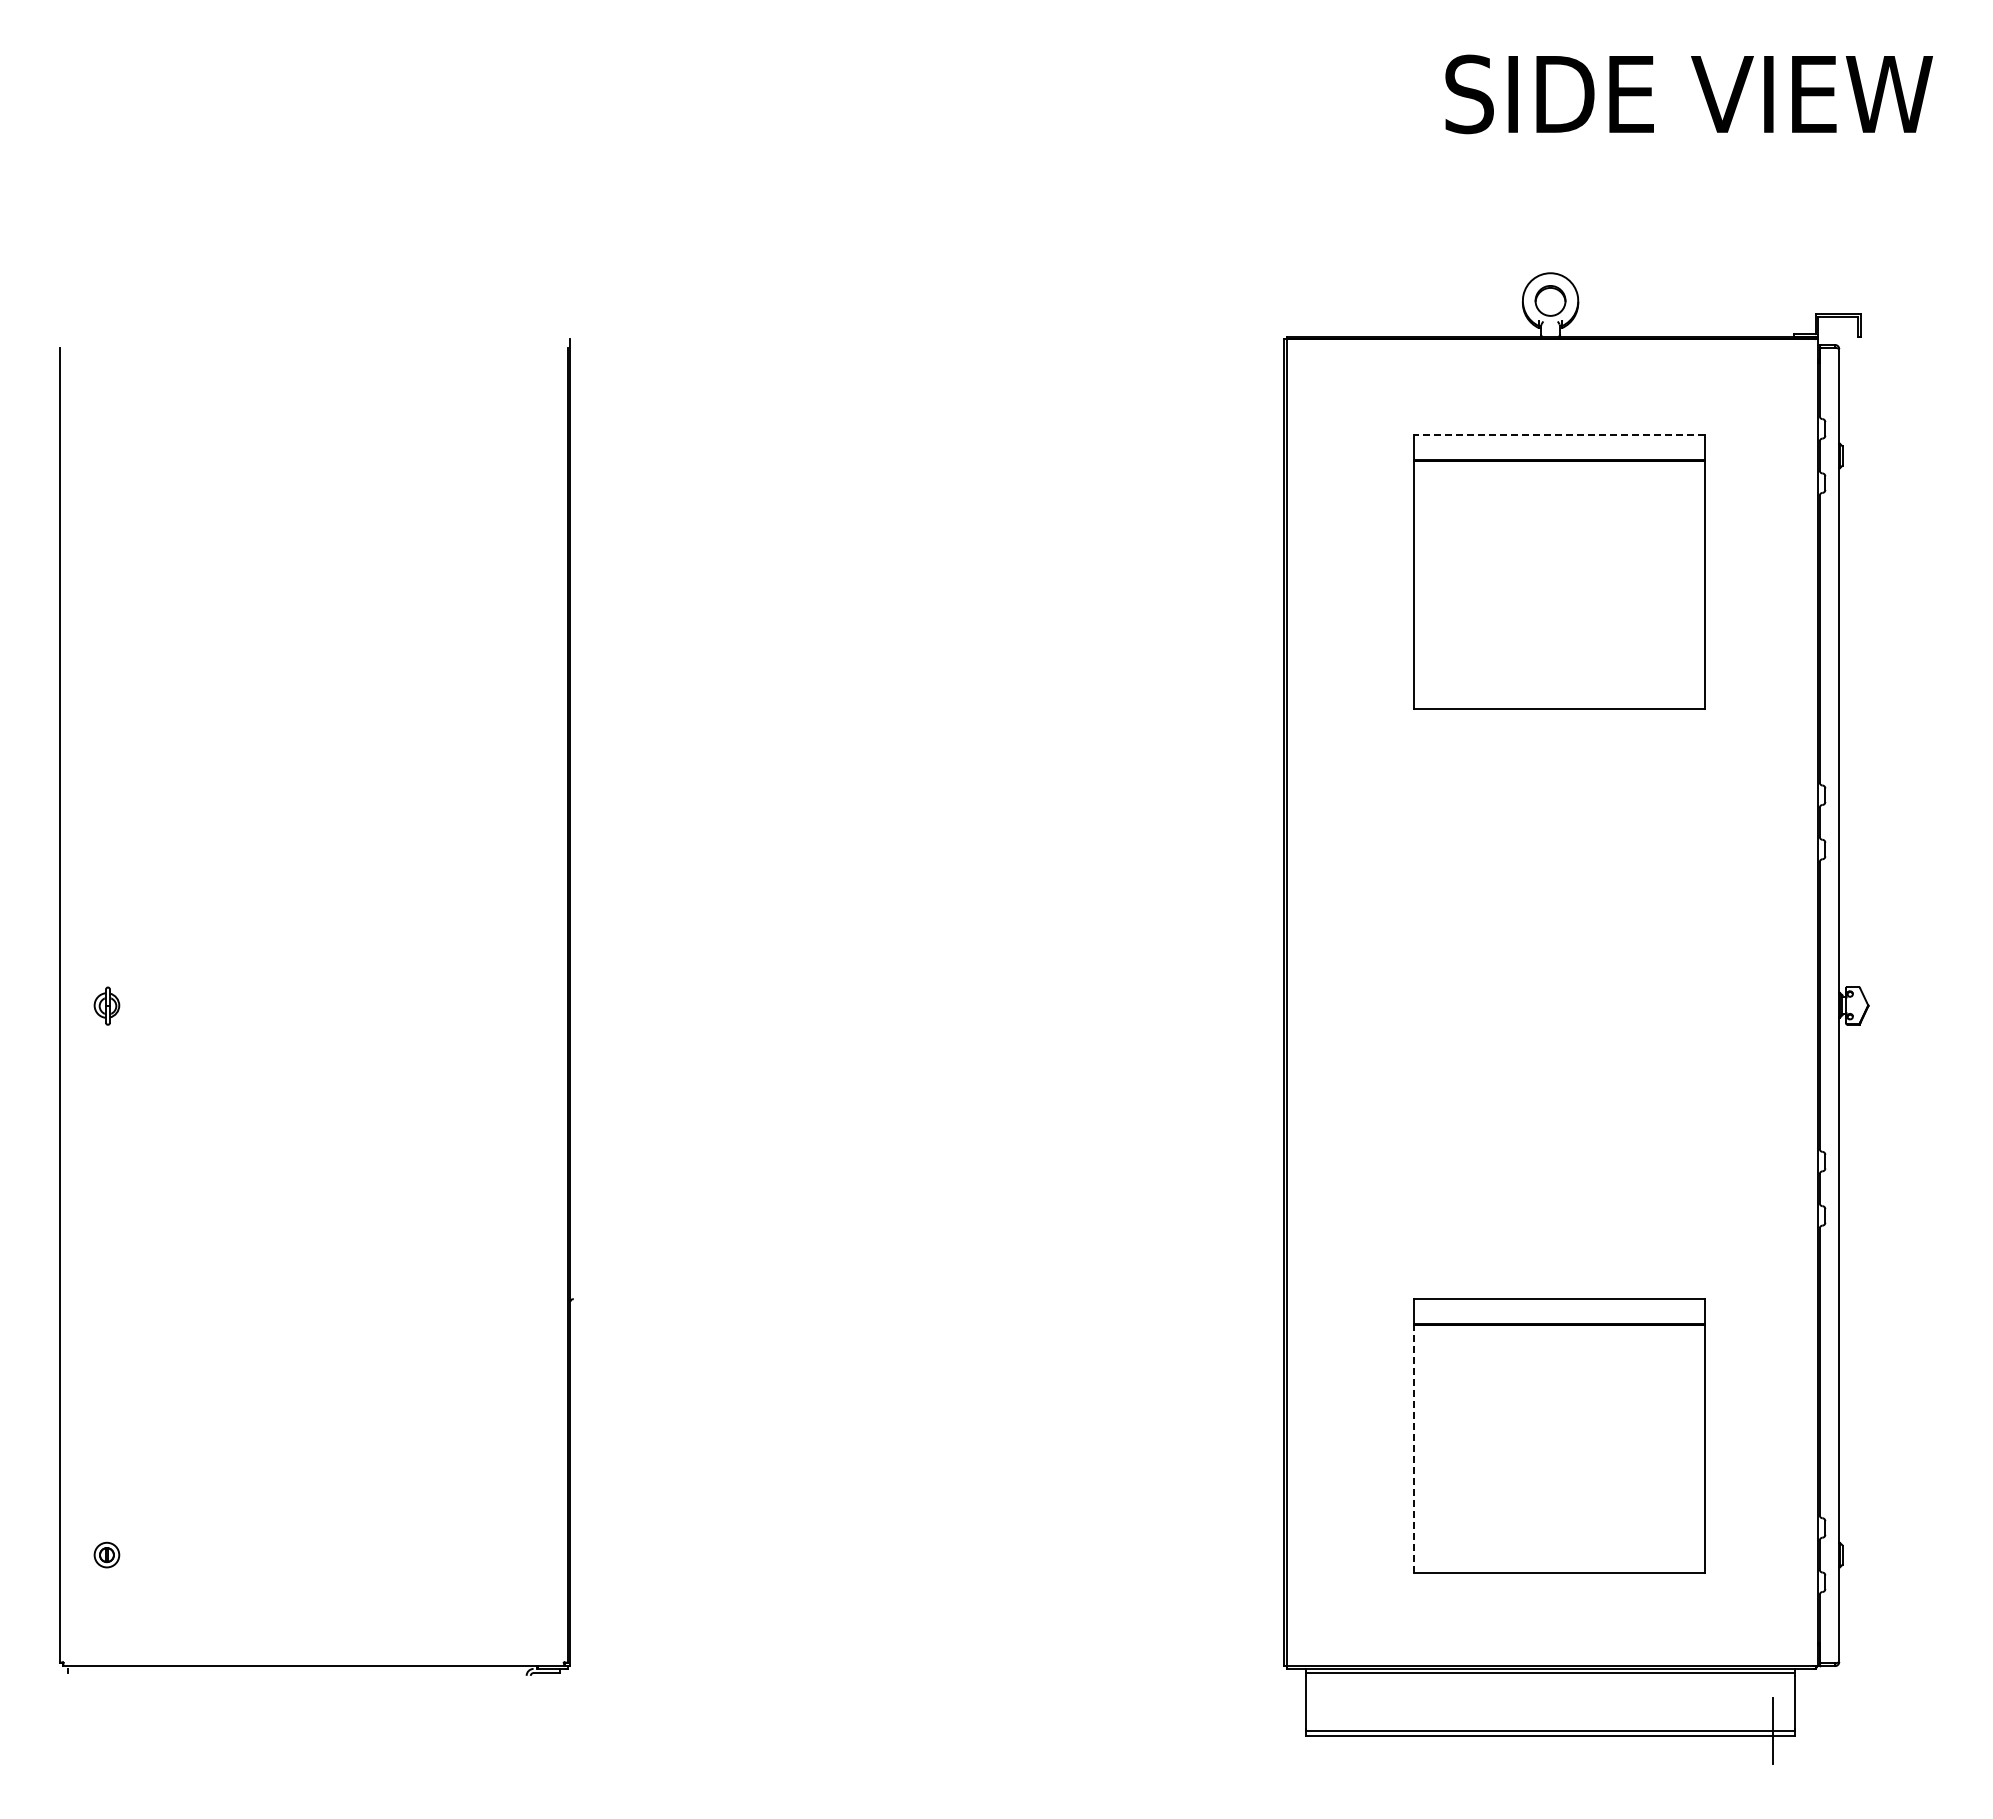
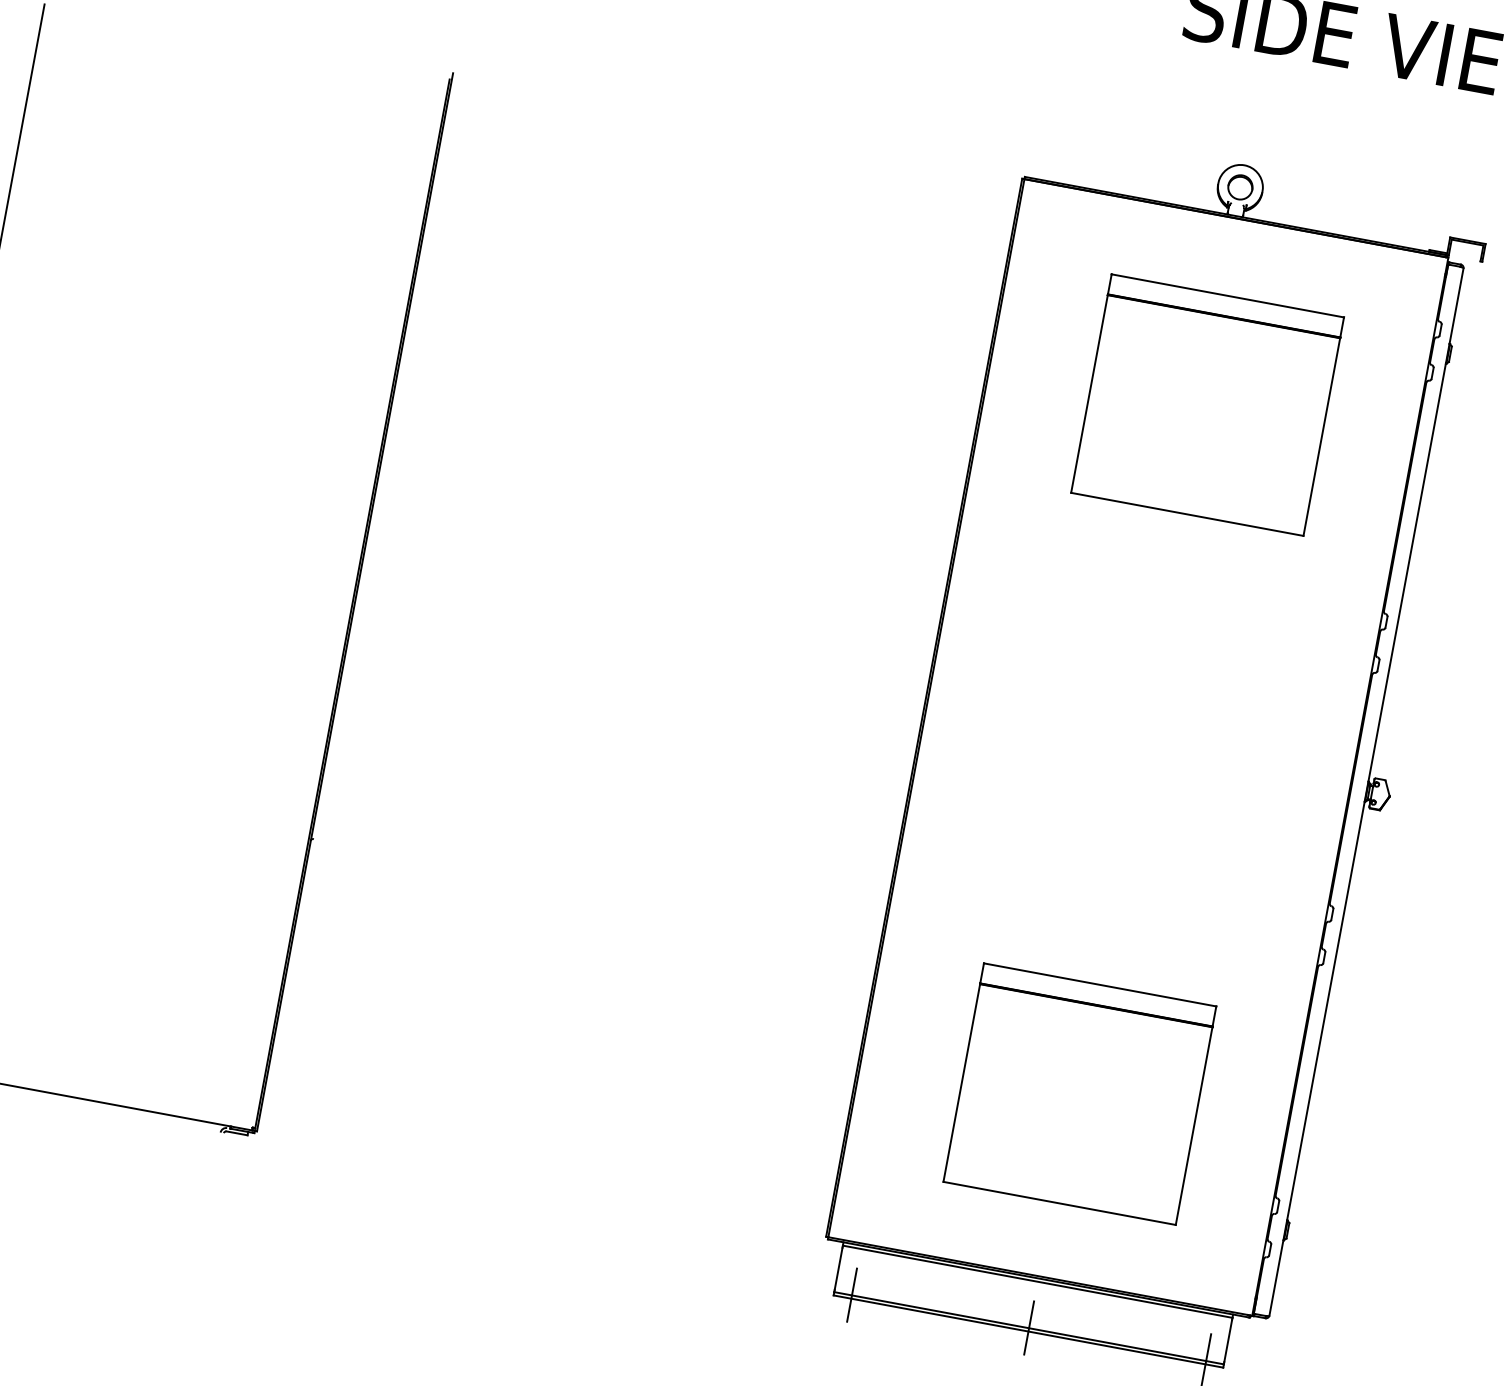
line: (1559, 435) -> (1227, 296), dashed -> solid
line: (1414, 1449) -> (962, 1083), dashed -> solid
line: (1328, 1730) -> (852, 1294), added
line: (1550, 1730) -> (1029, 1327), added

